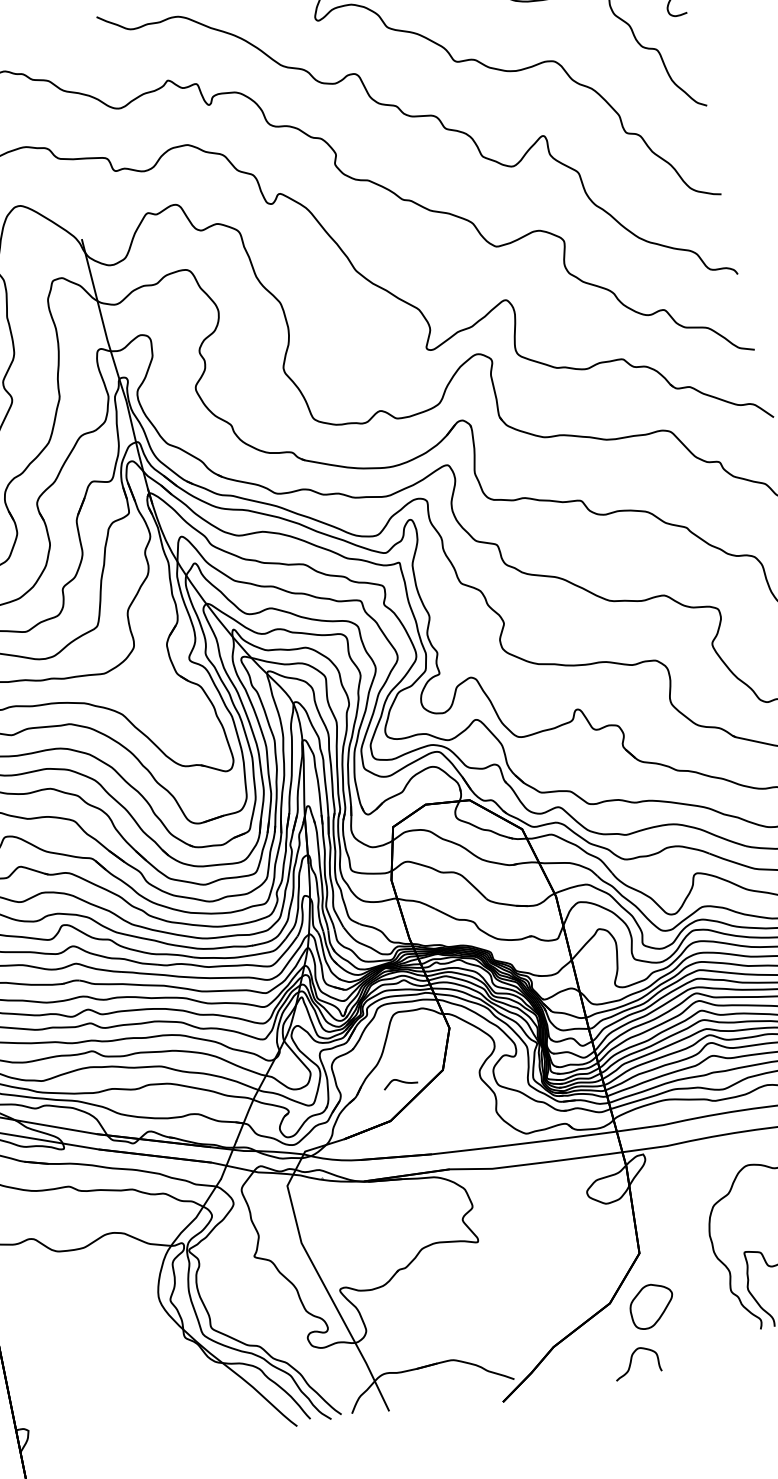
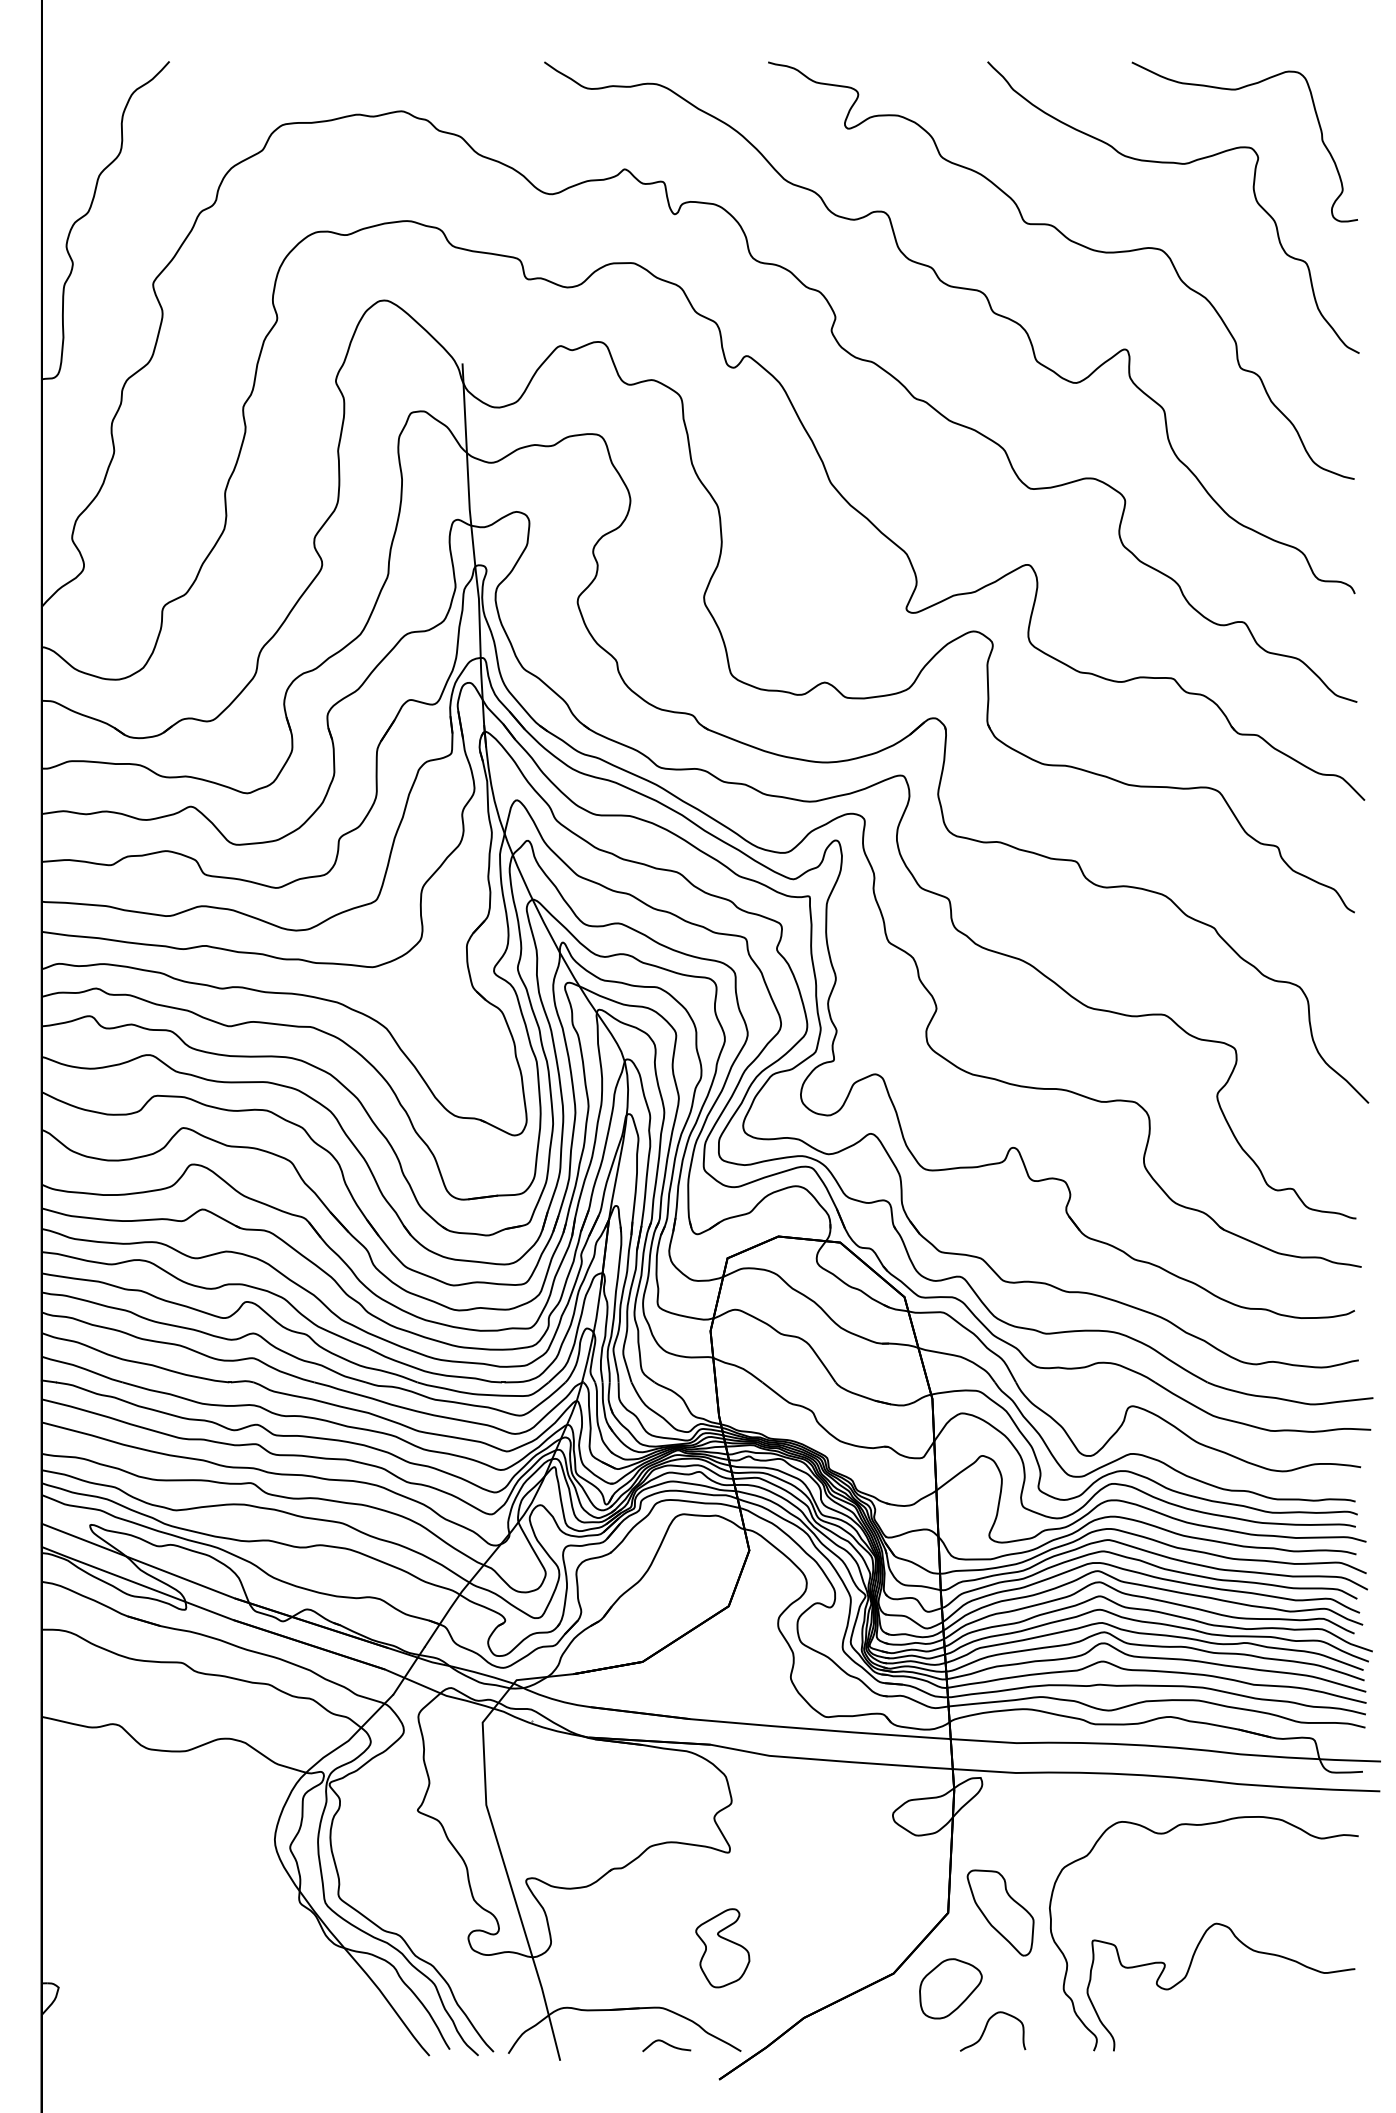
curve: (400, 1081) -> (666, 2044), moved
part: (675, 1245) -> (1000, 1912), added
part: (486, 1310) -> (722, 1948), added
curve: (631, 1361) -> (986, 2028), moved

